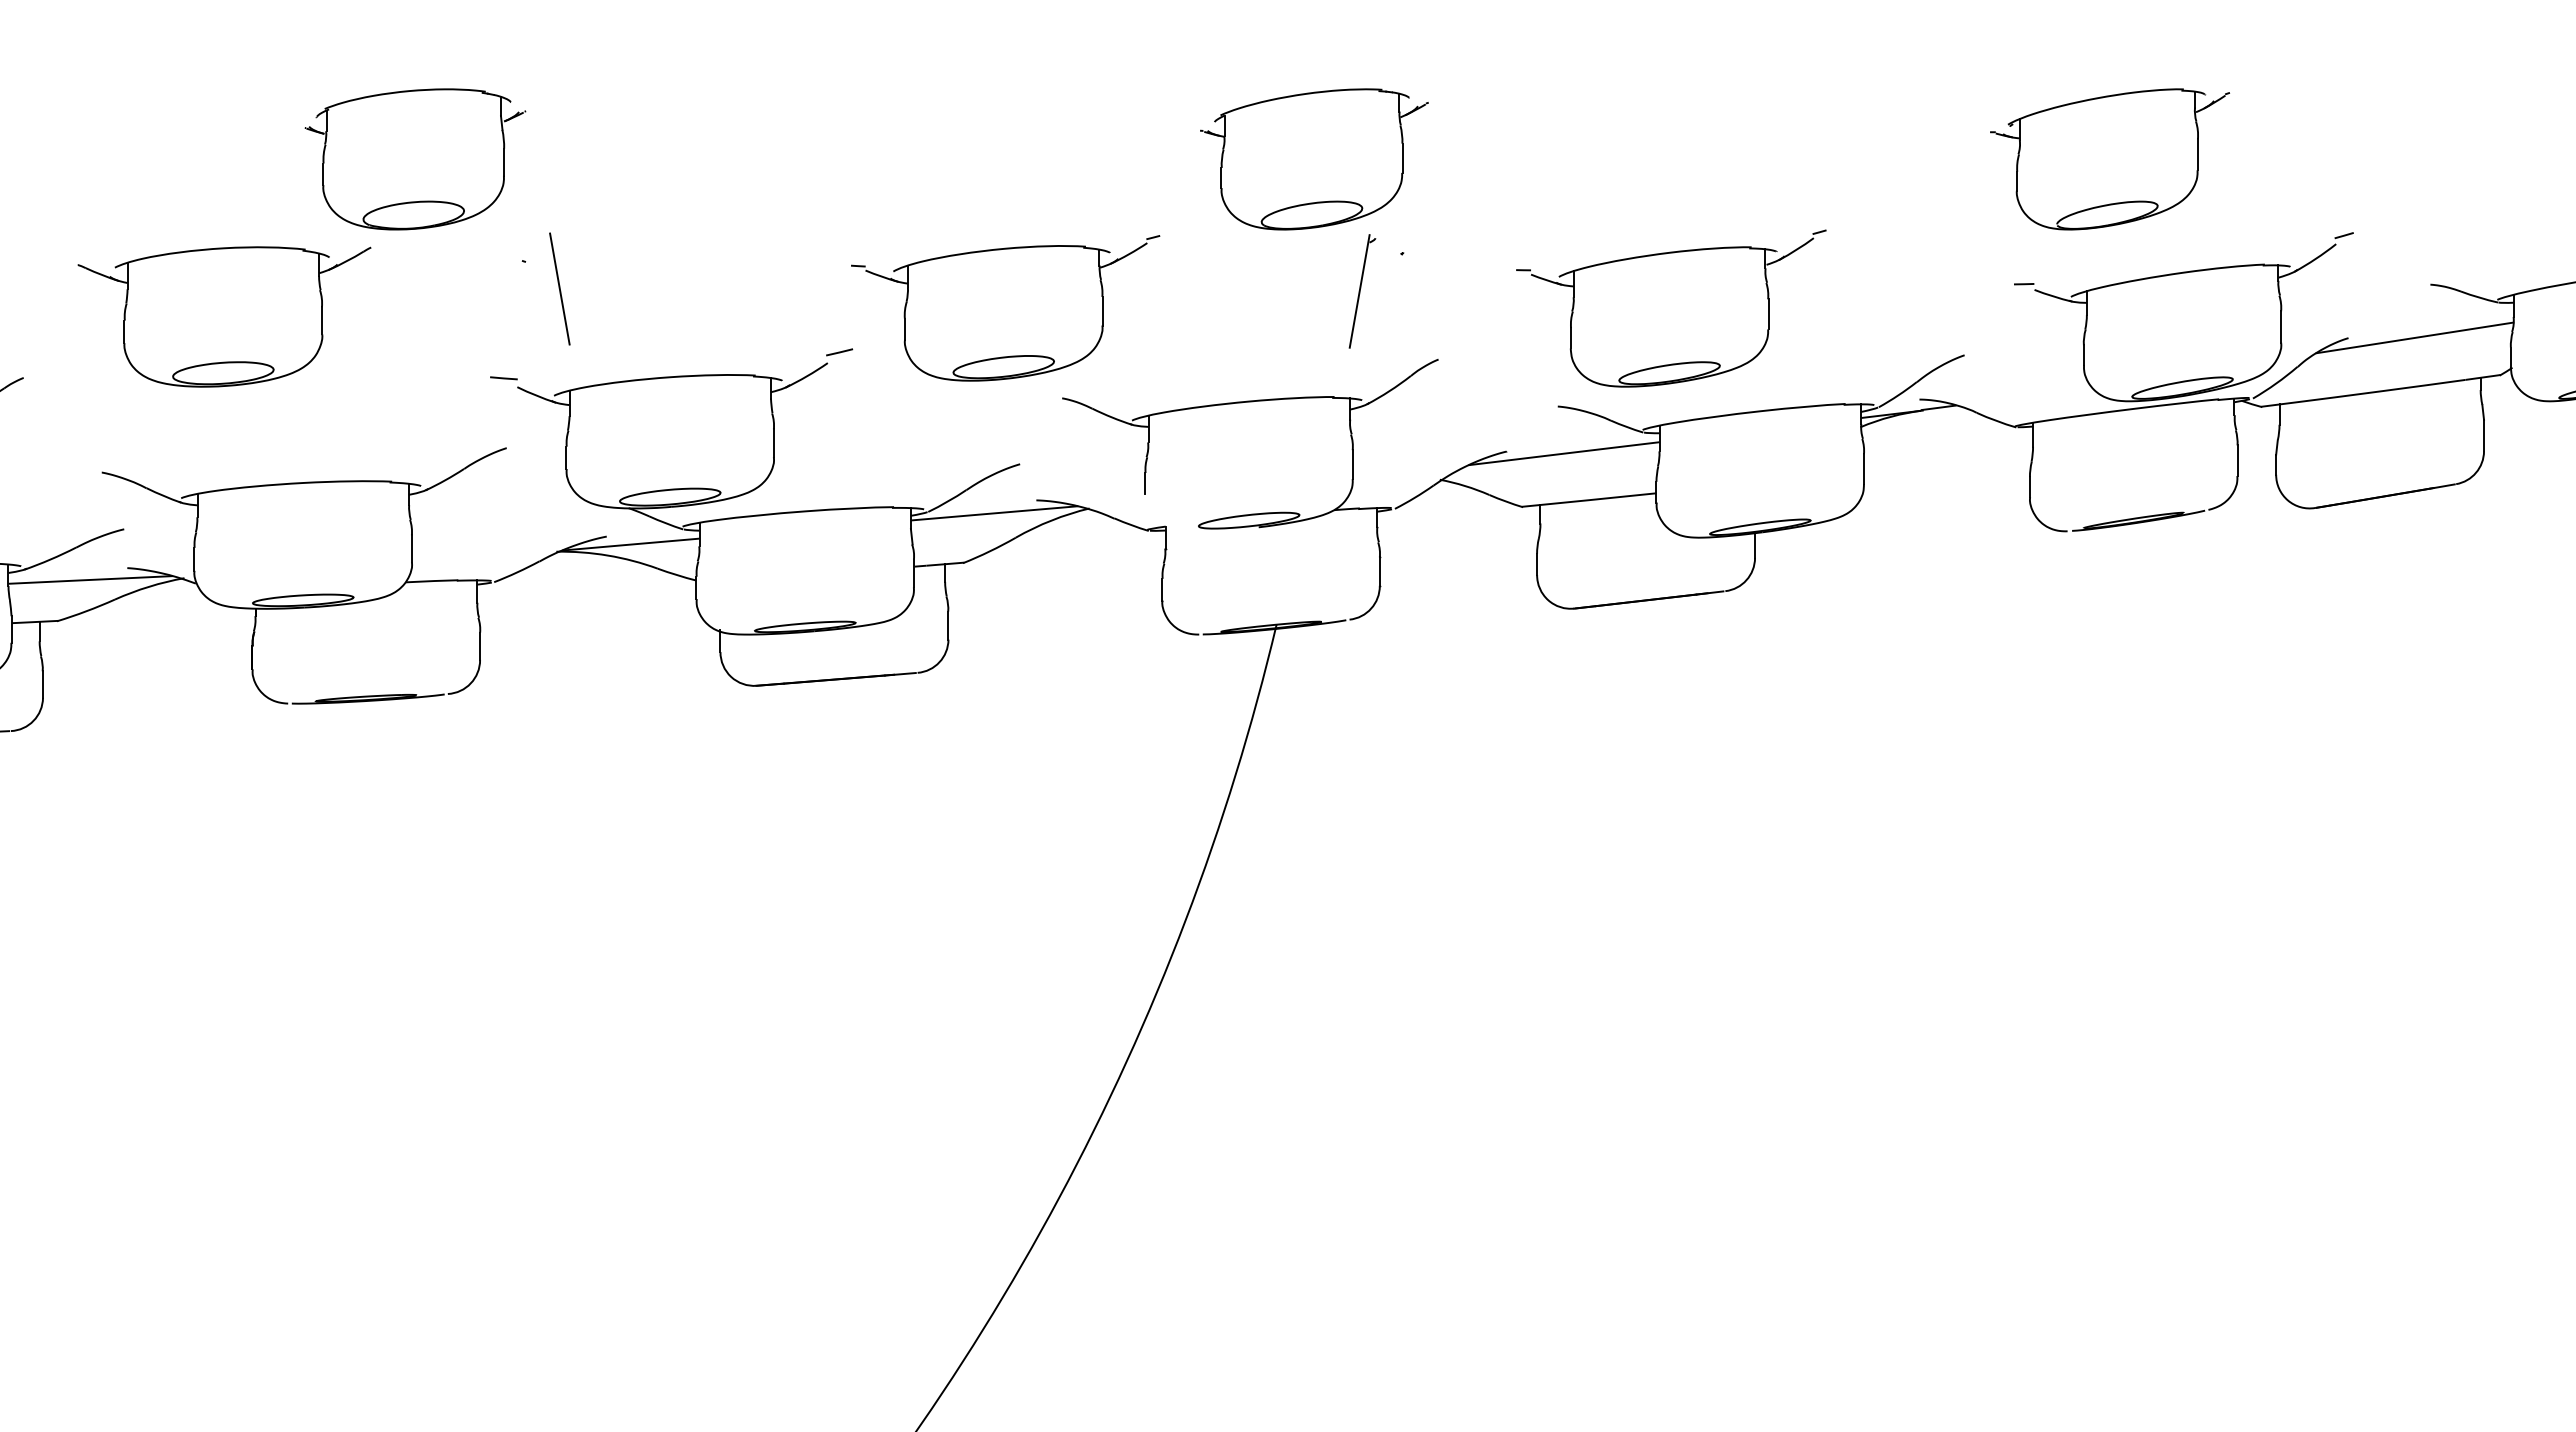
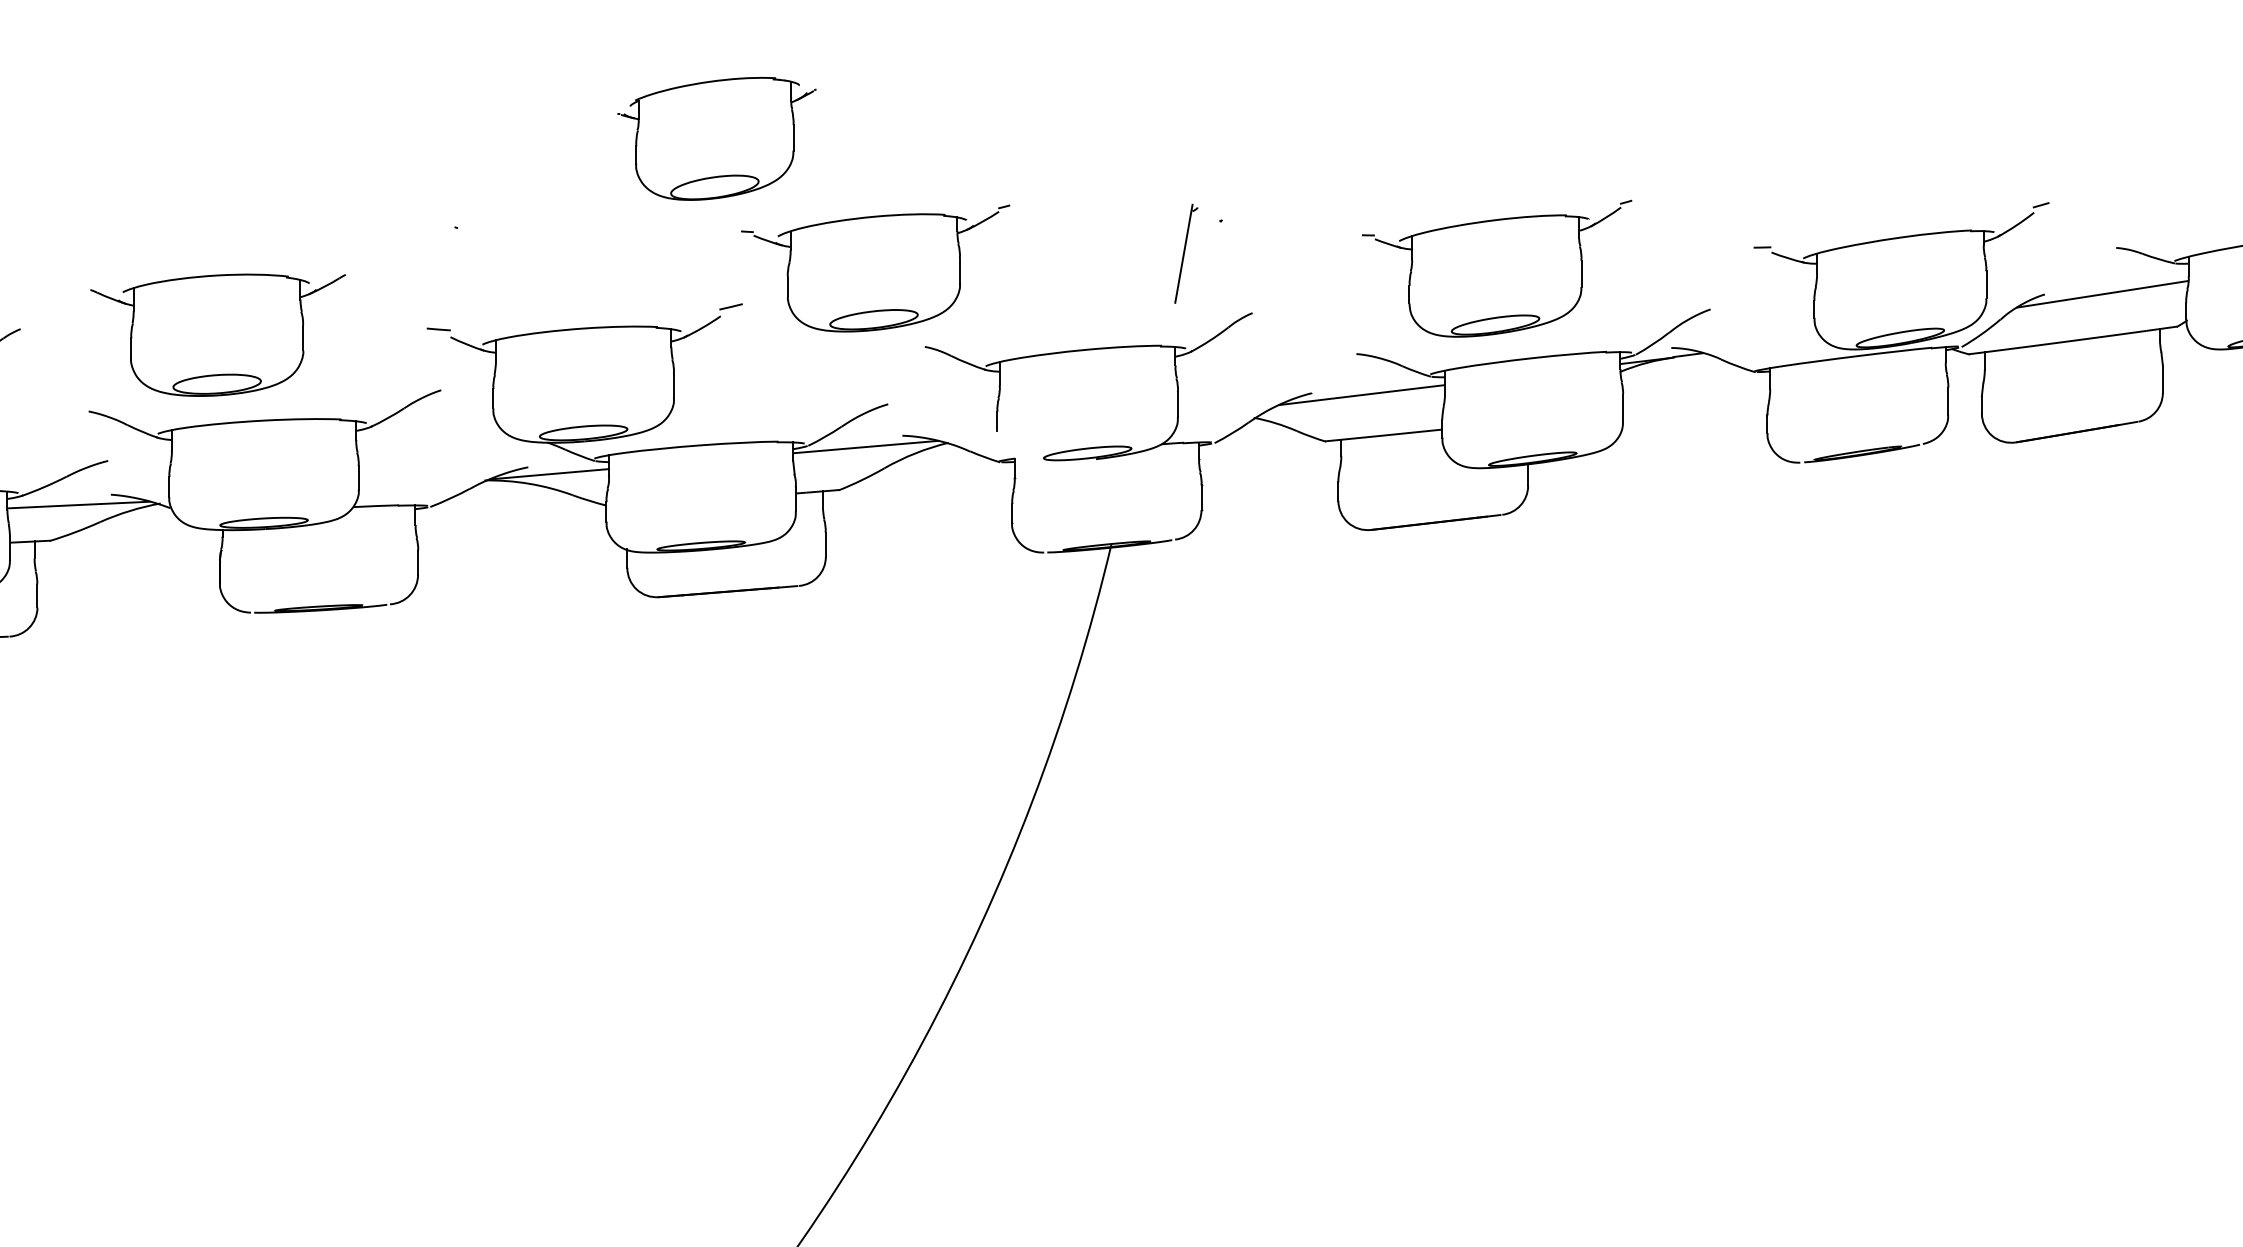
part: (415, 159) -> (361, 138), removed
part: (1314, 159) -> (717, 138), moved
part: (2109, 159) -> (1836, 138), removed
line: (559, 288) -> (487, 251), removed
part: (1671, 308) -> (1497, 268), moved
part: (224, 316) -> (218, 334), moved

